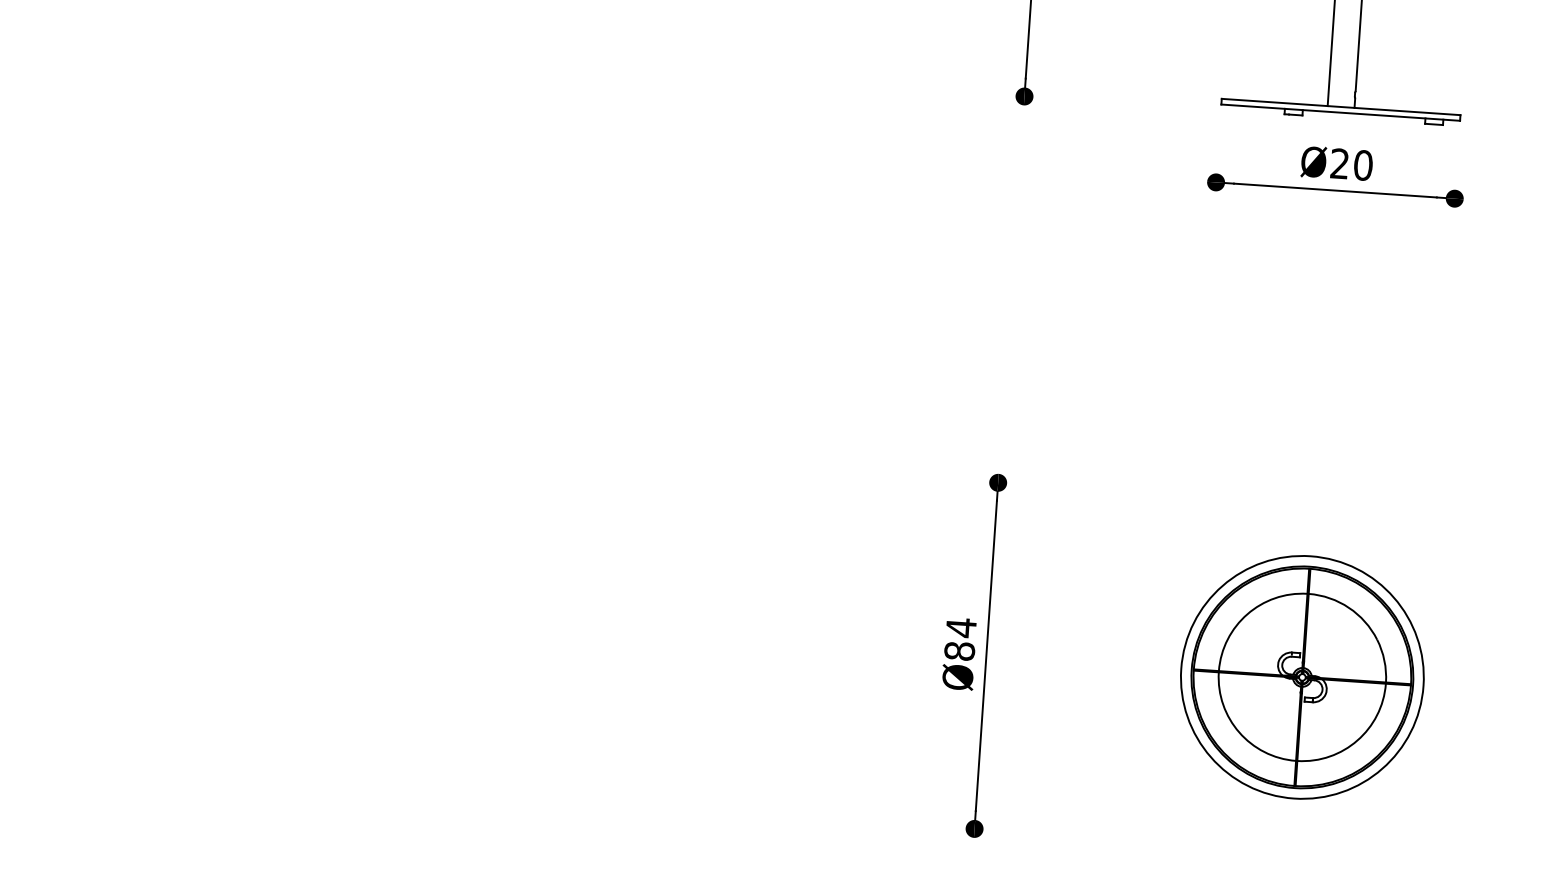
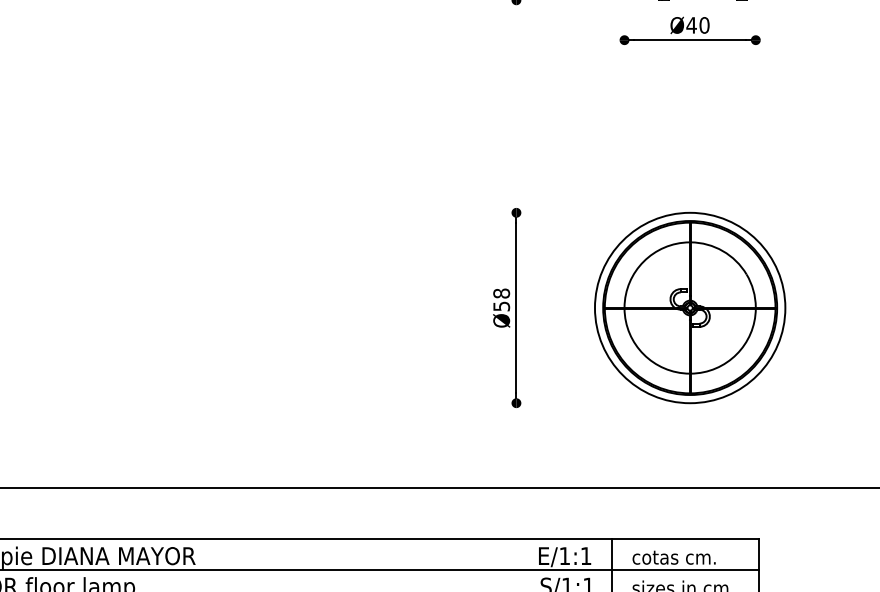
text: (1339, 163) -> (691, 25), Ø20 -> Ø40
text: (960, 638) -> (501, 299), Ø84 -> Ø58
part: (1302, 676) -> (690, 307), size x1.43

